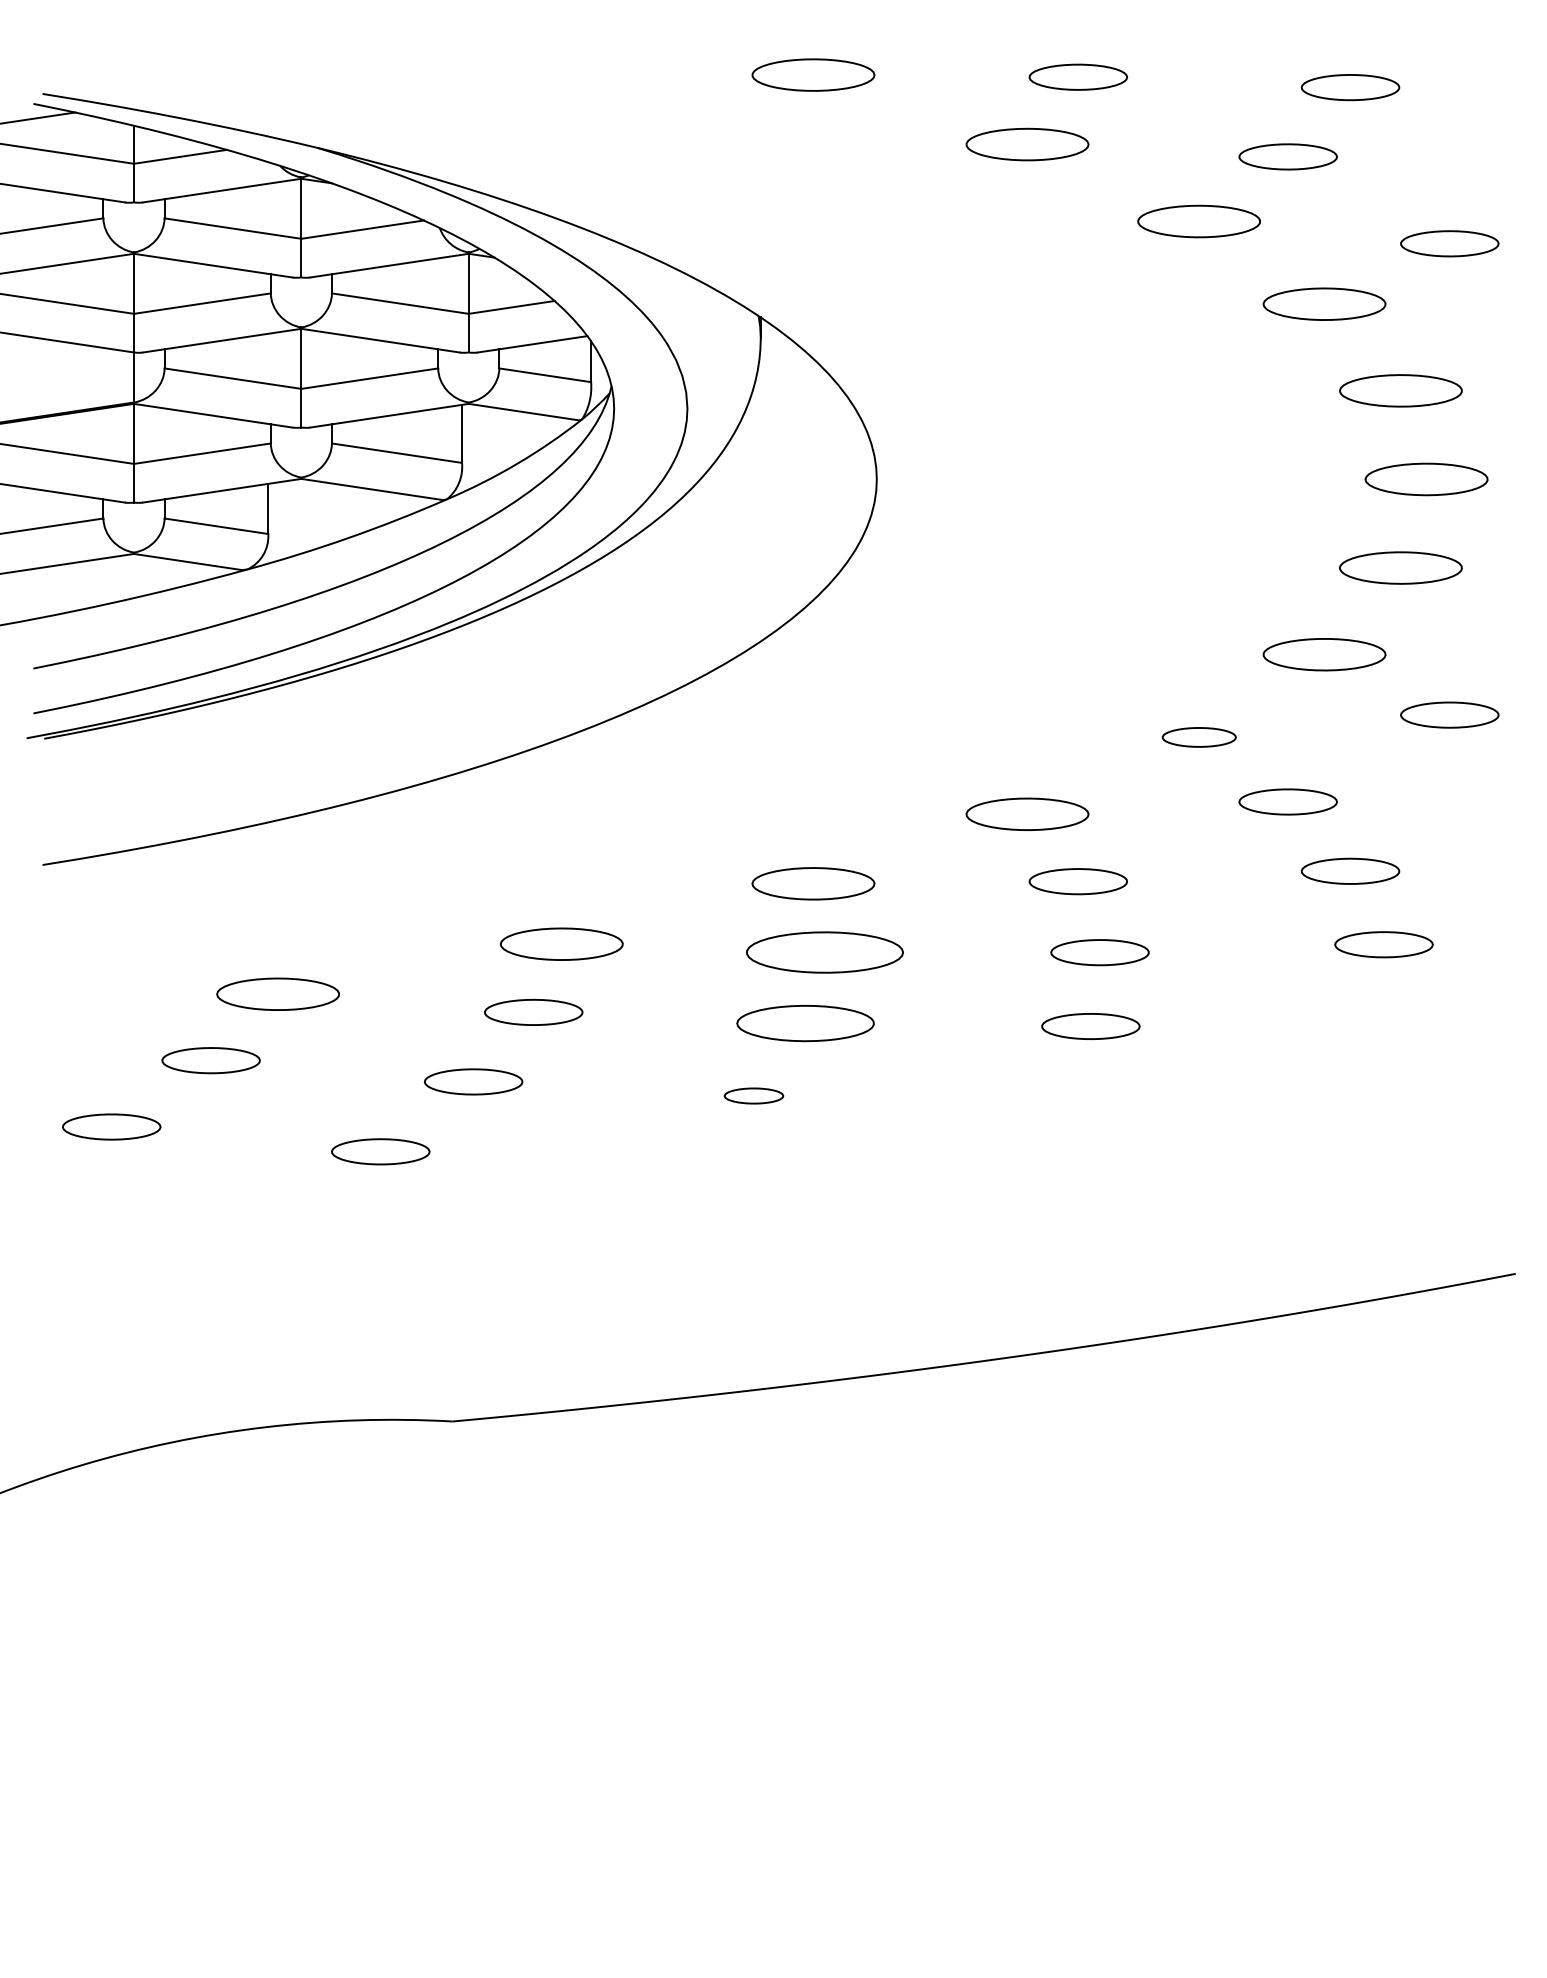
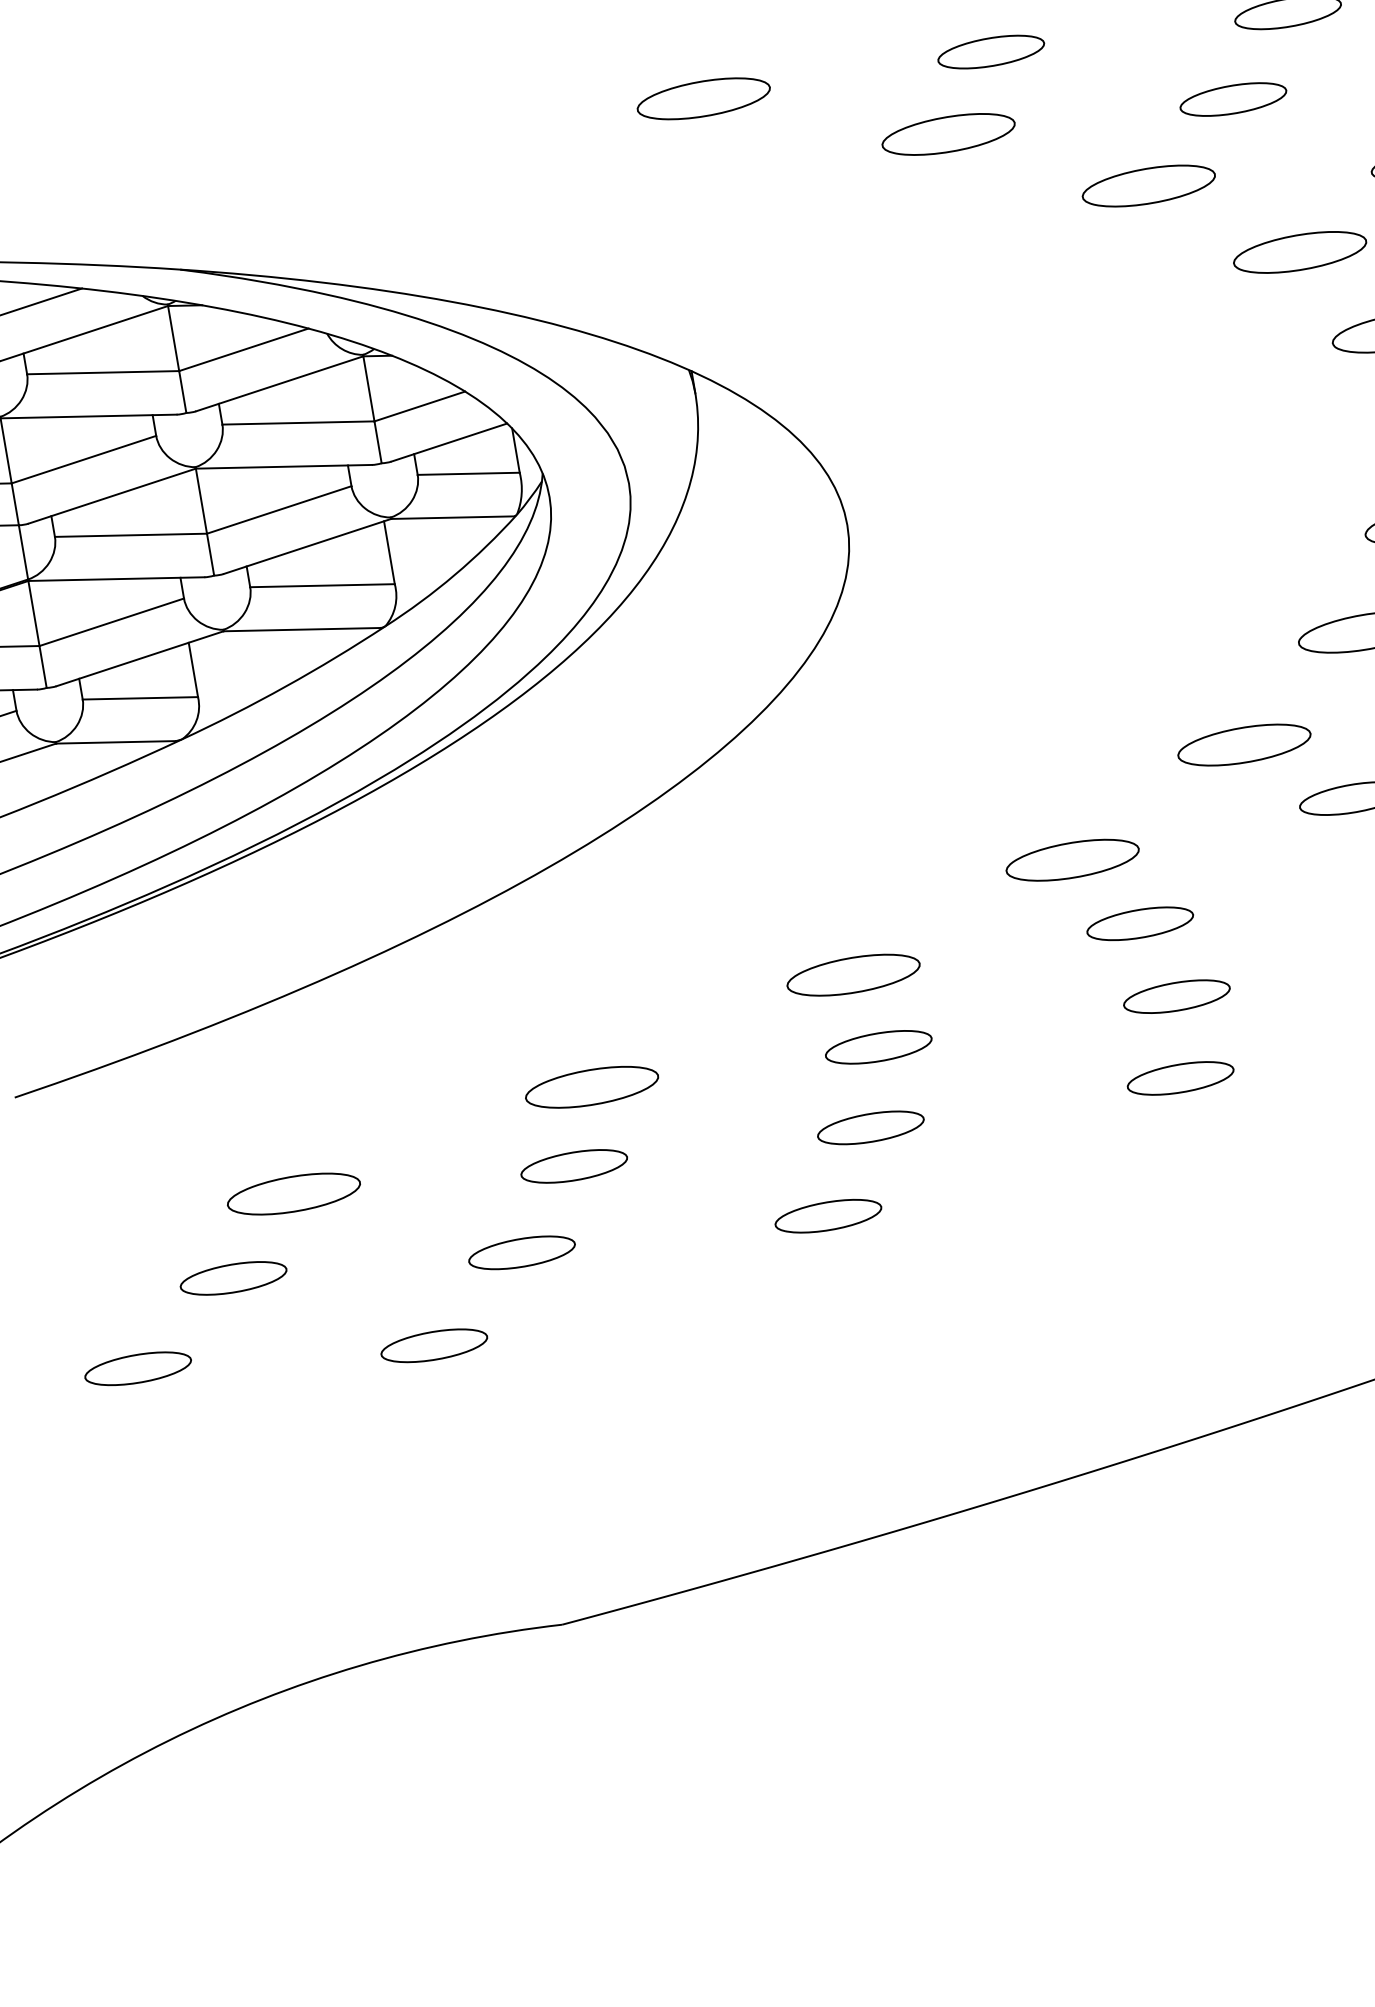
part: (1199, 737) -> (1244, 745), size x1.67
part: (824, 951) -> (878, 1046), size x0.62
part: (805, 1022) -> (870, 1126), size x0.71
part: (753, 1095) -> (827, 1215), size x1.67

